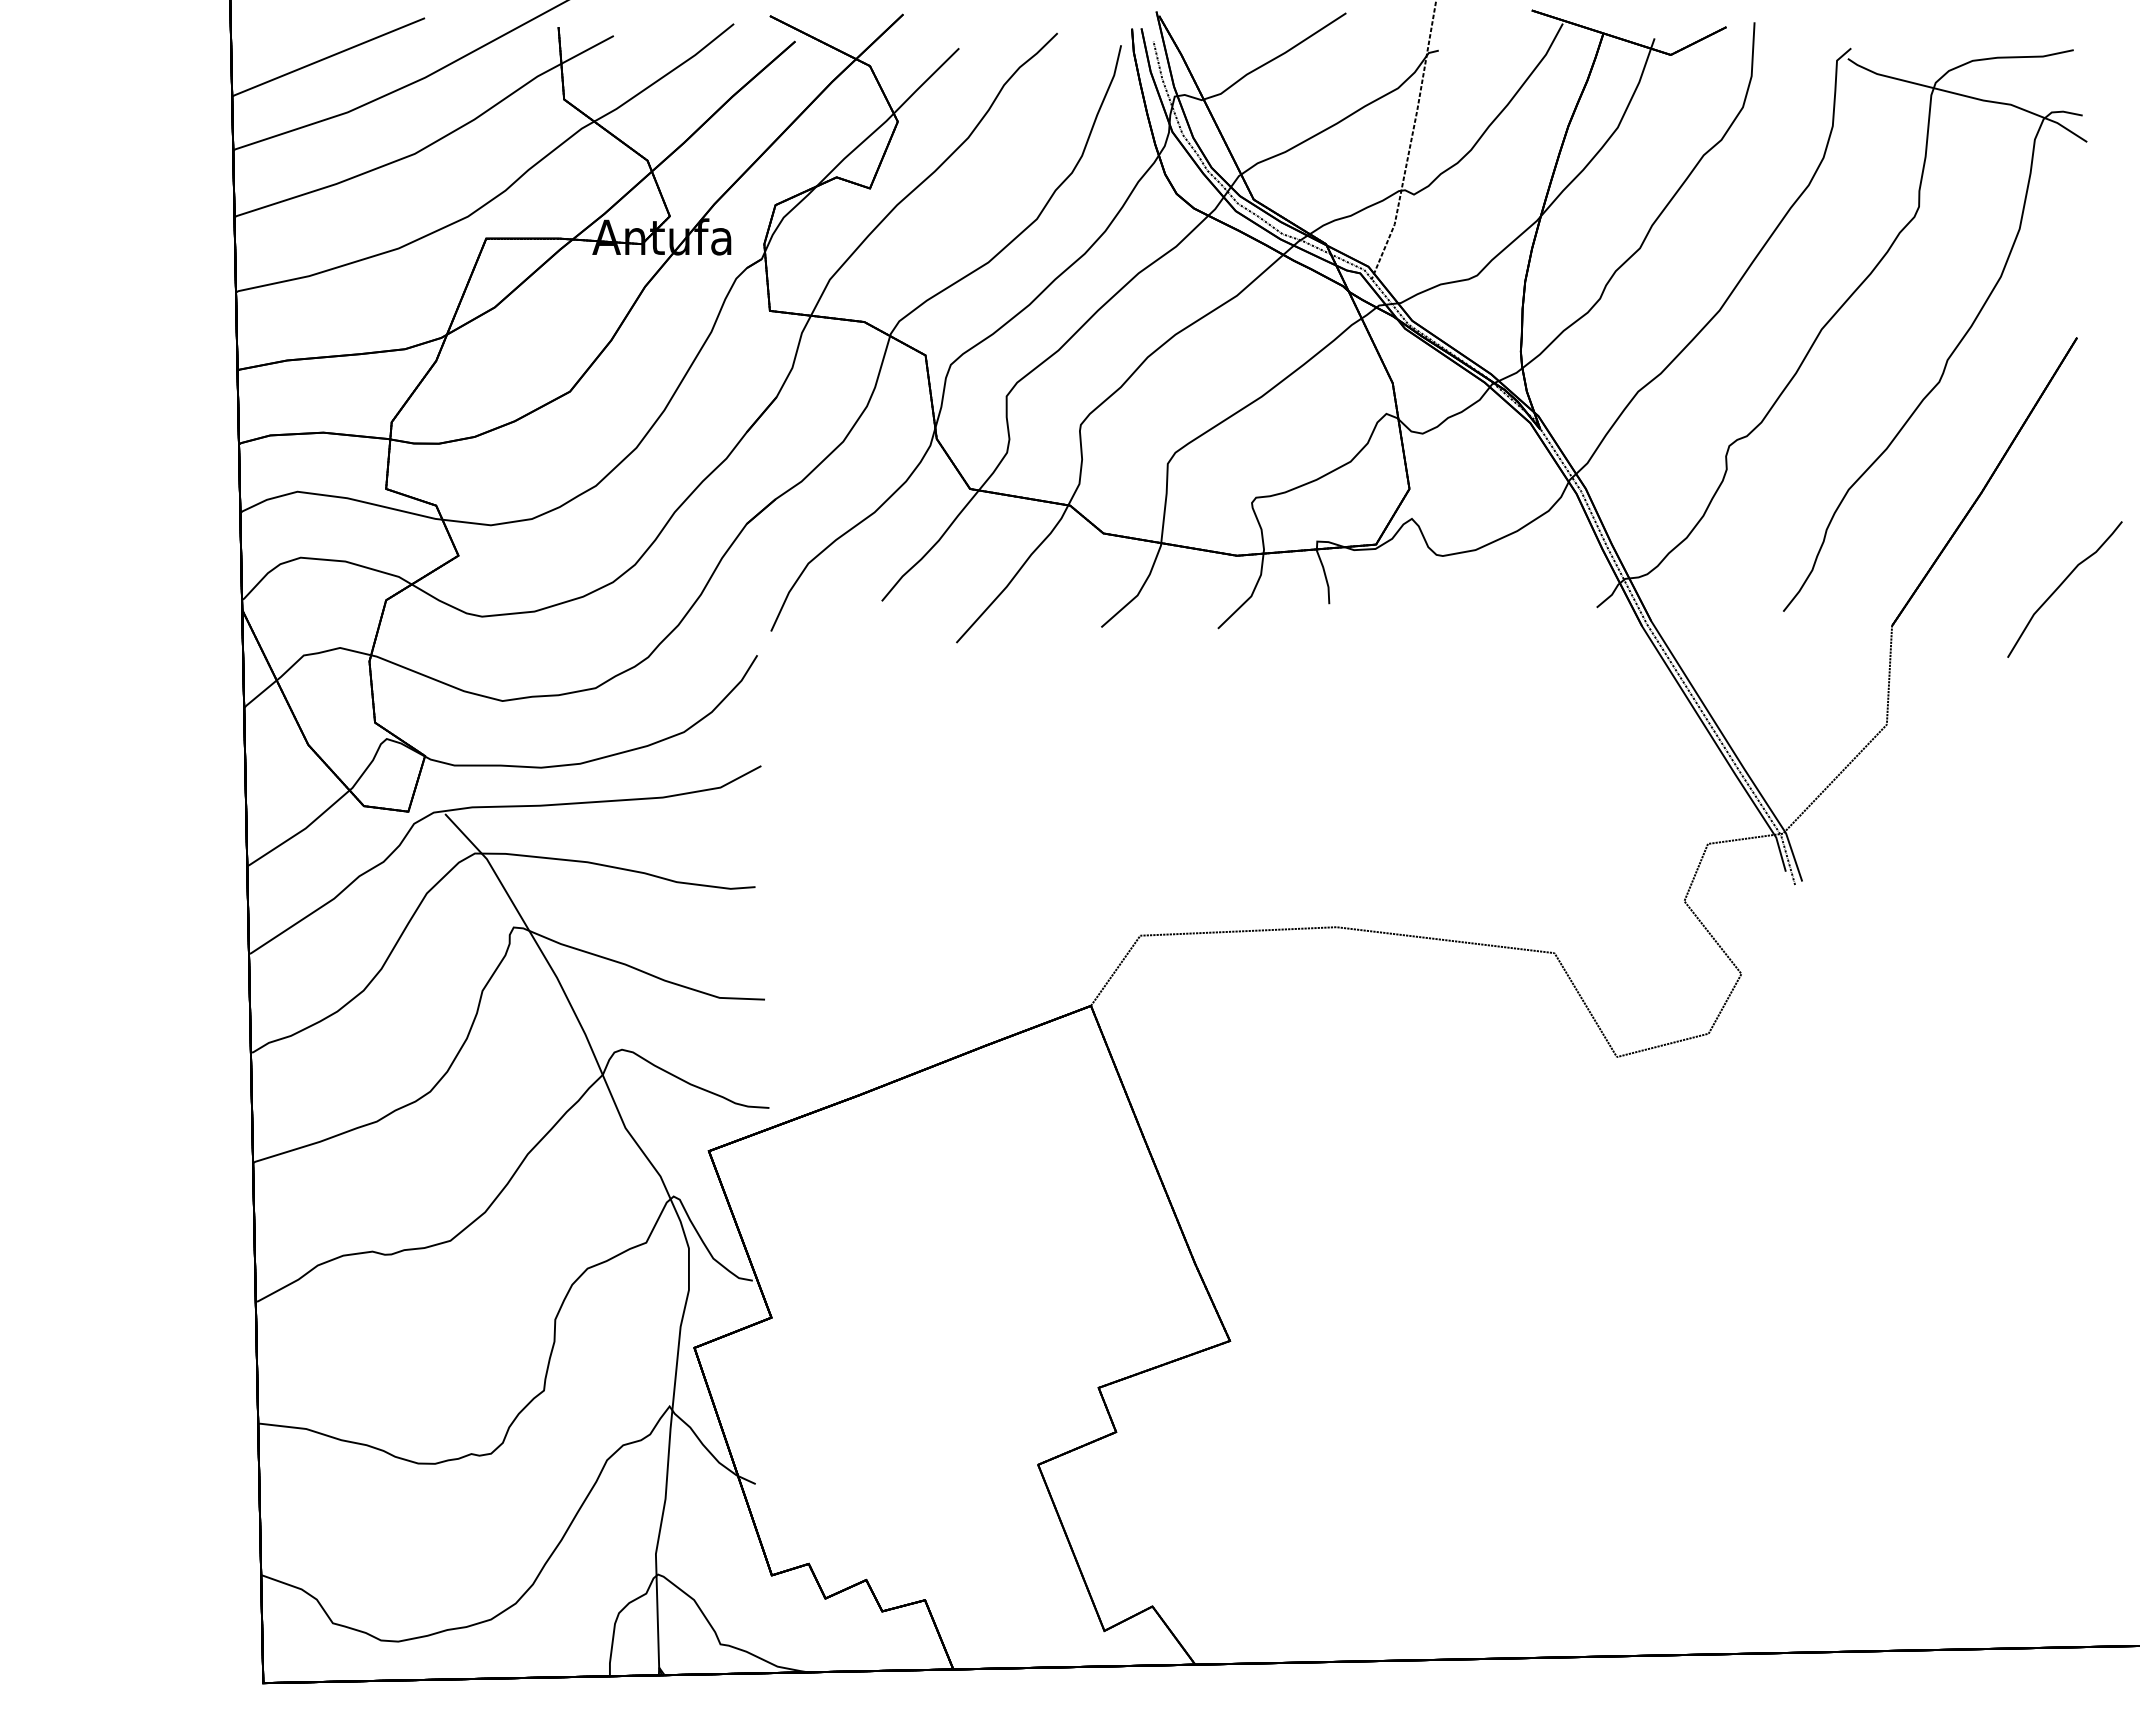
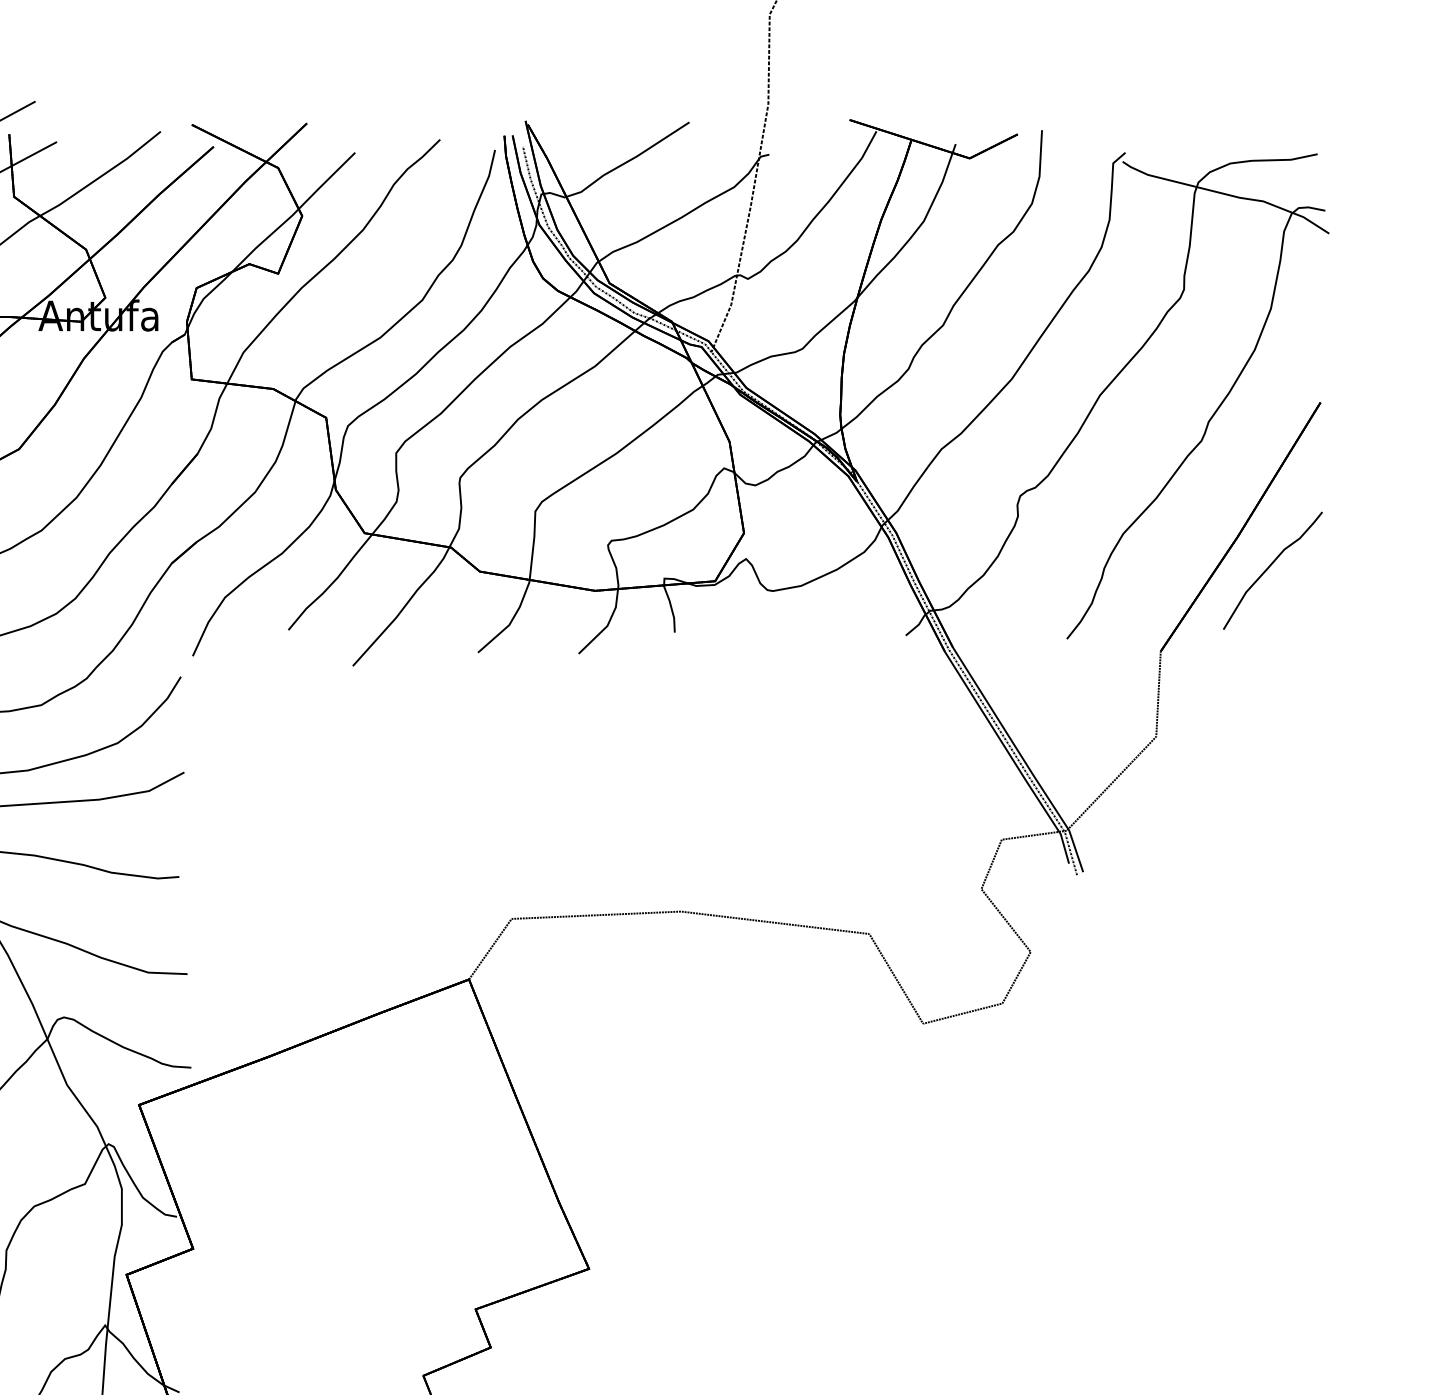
curve: (2061, 585) -> (1269, 567), moved

